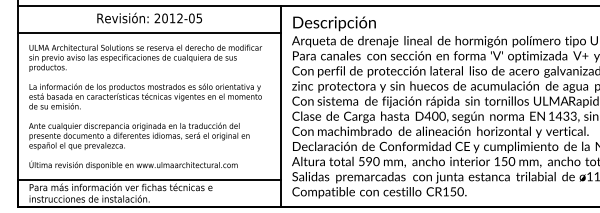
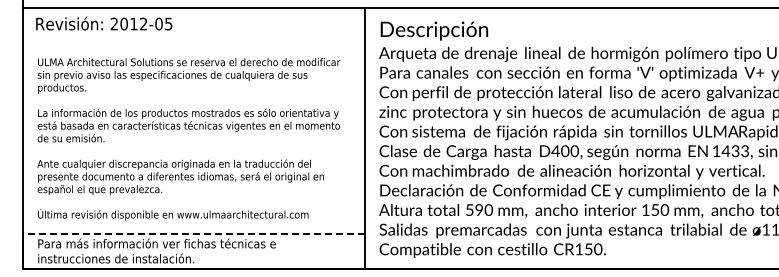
text: (149, 17) -> (104, 23), moved
line: (149, 32) -> (193, 42), removed
line: (149, 180) -> (194, 234), solid -> dashed

